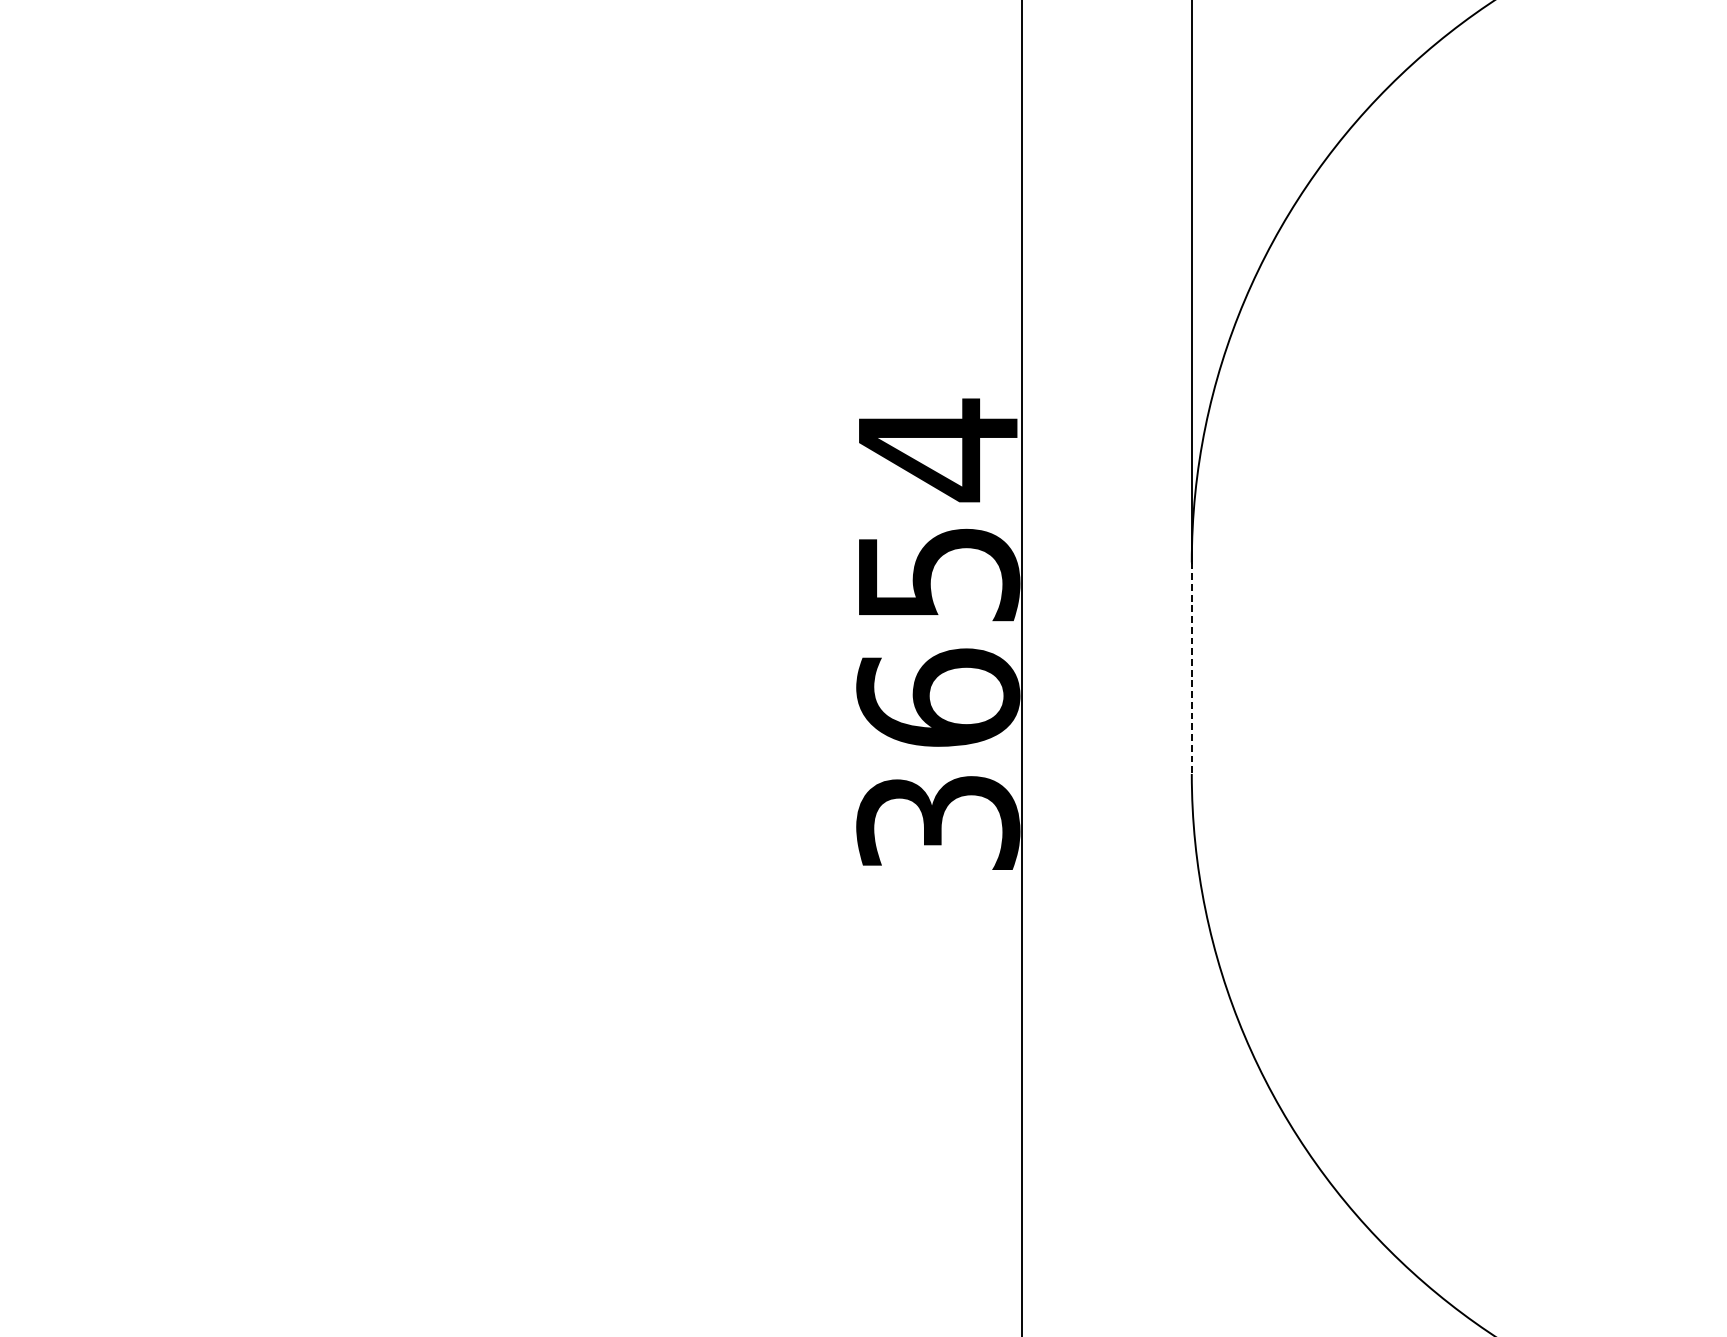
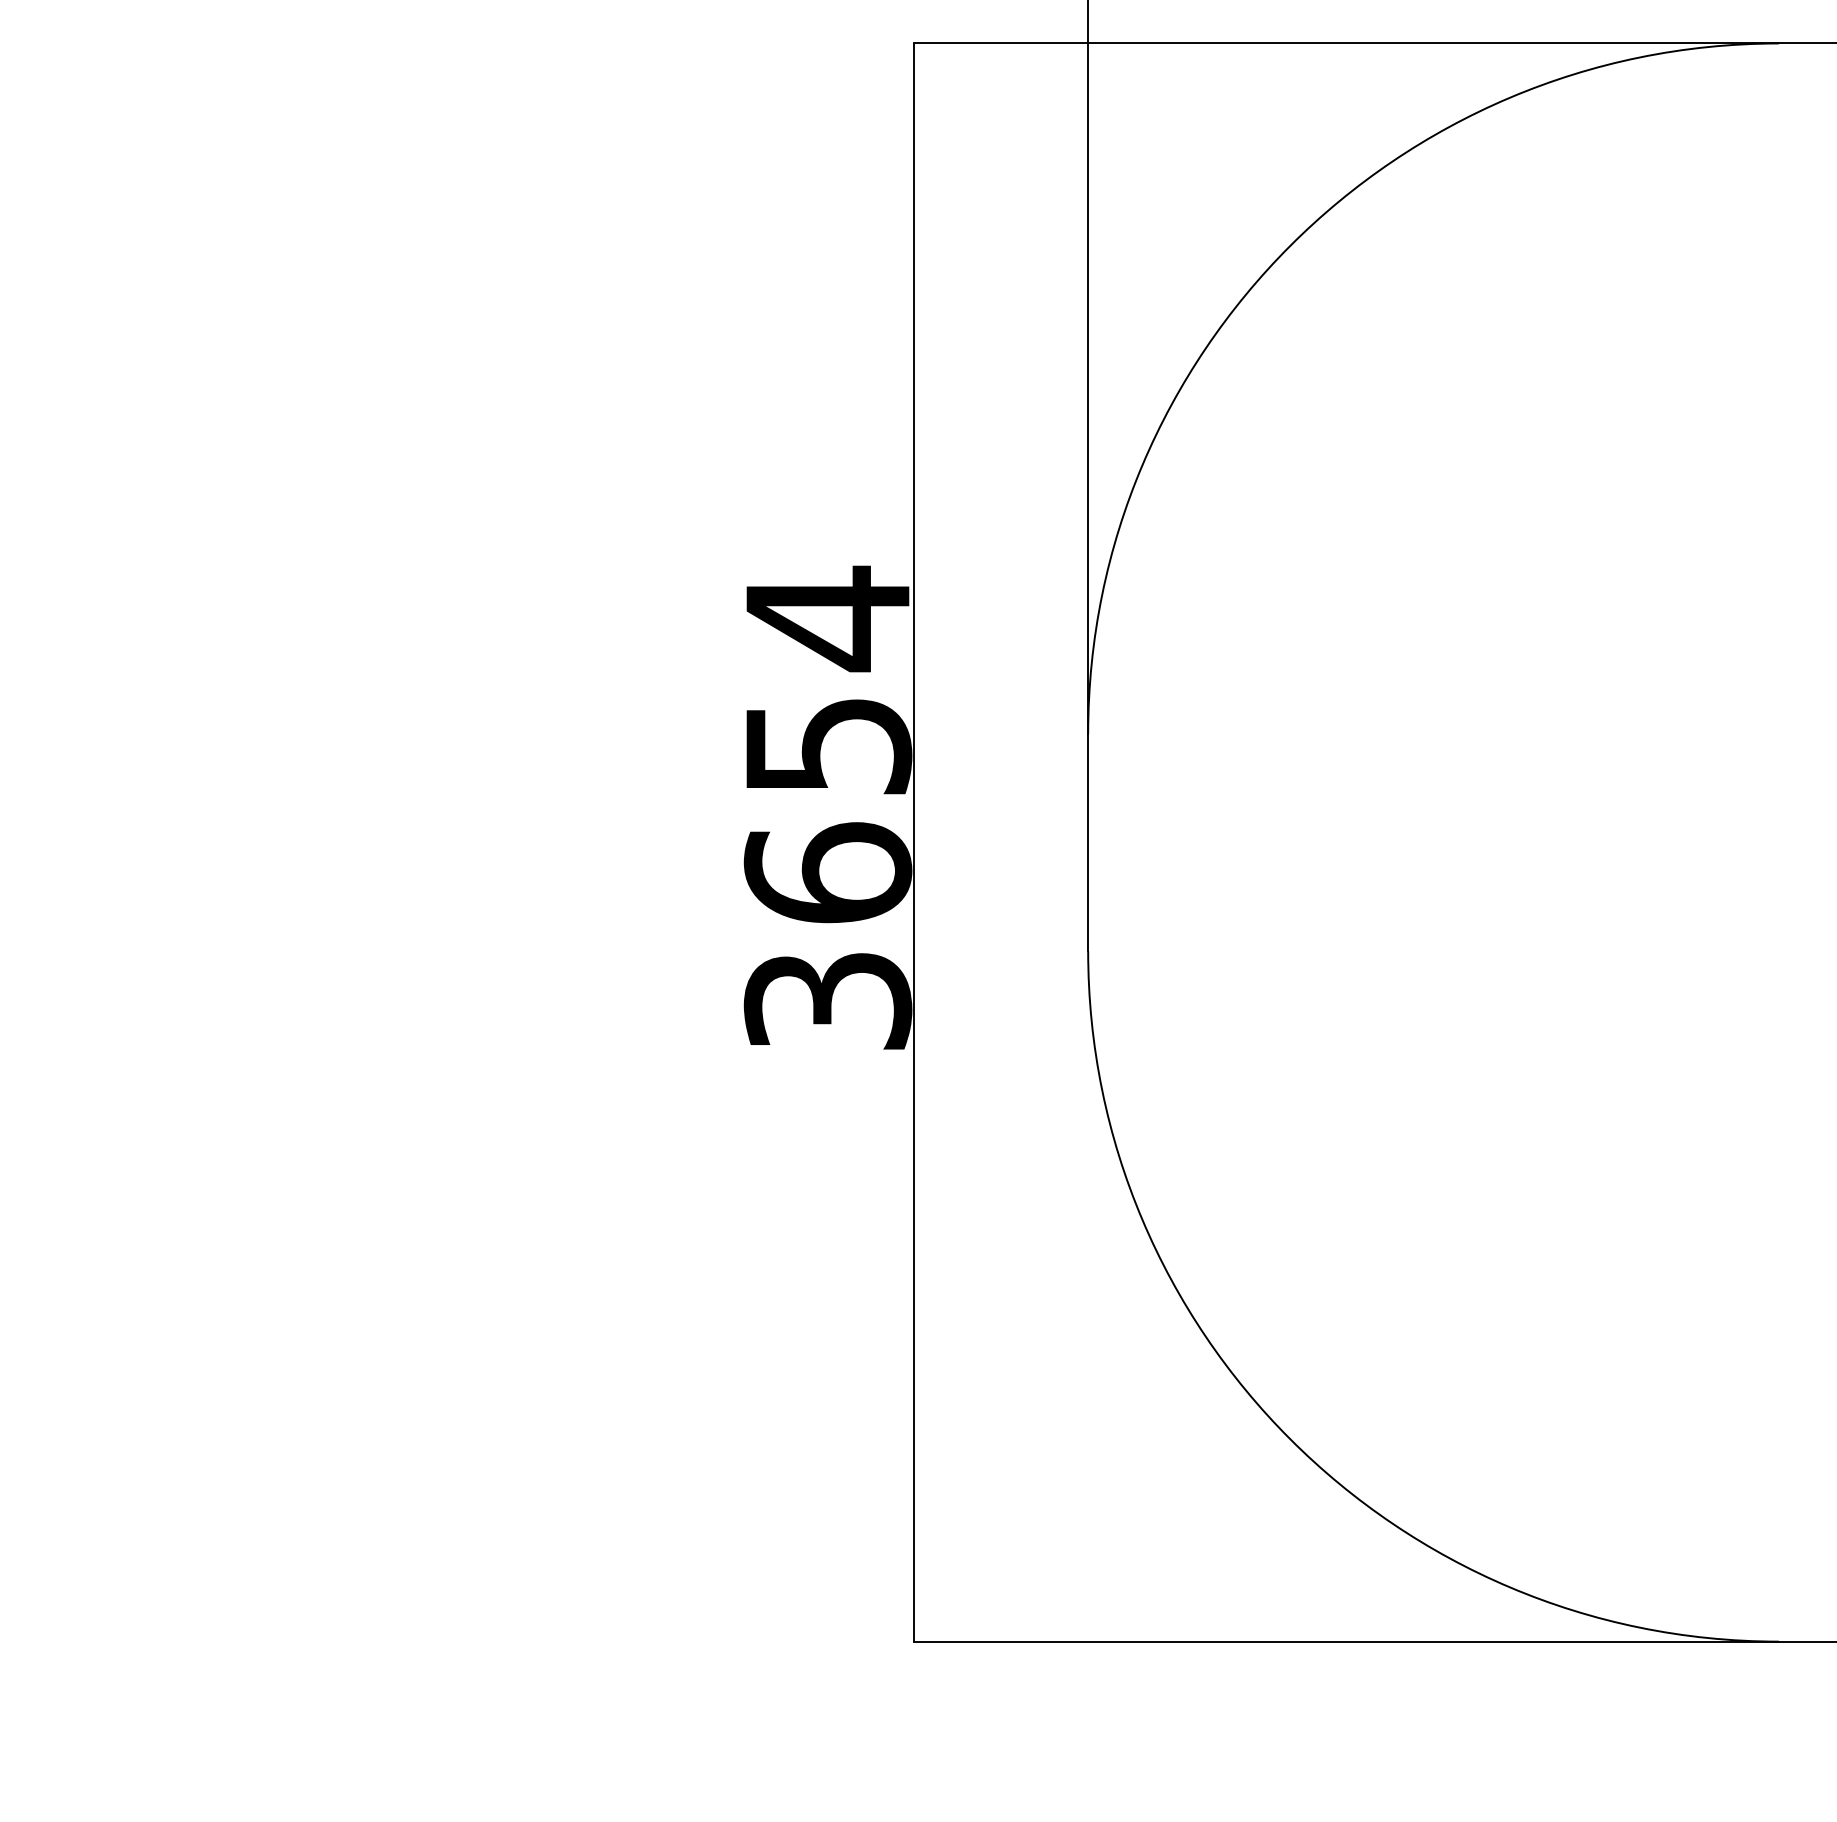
line: (1192, 669) -> (1088, 843), dashed -> solid

